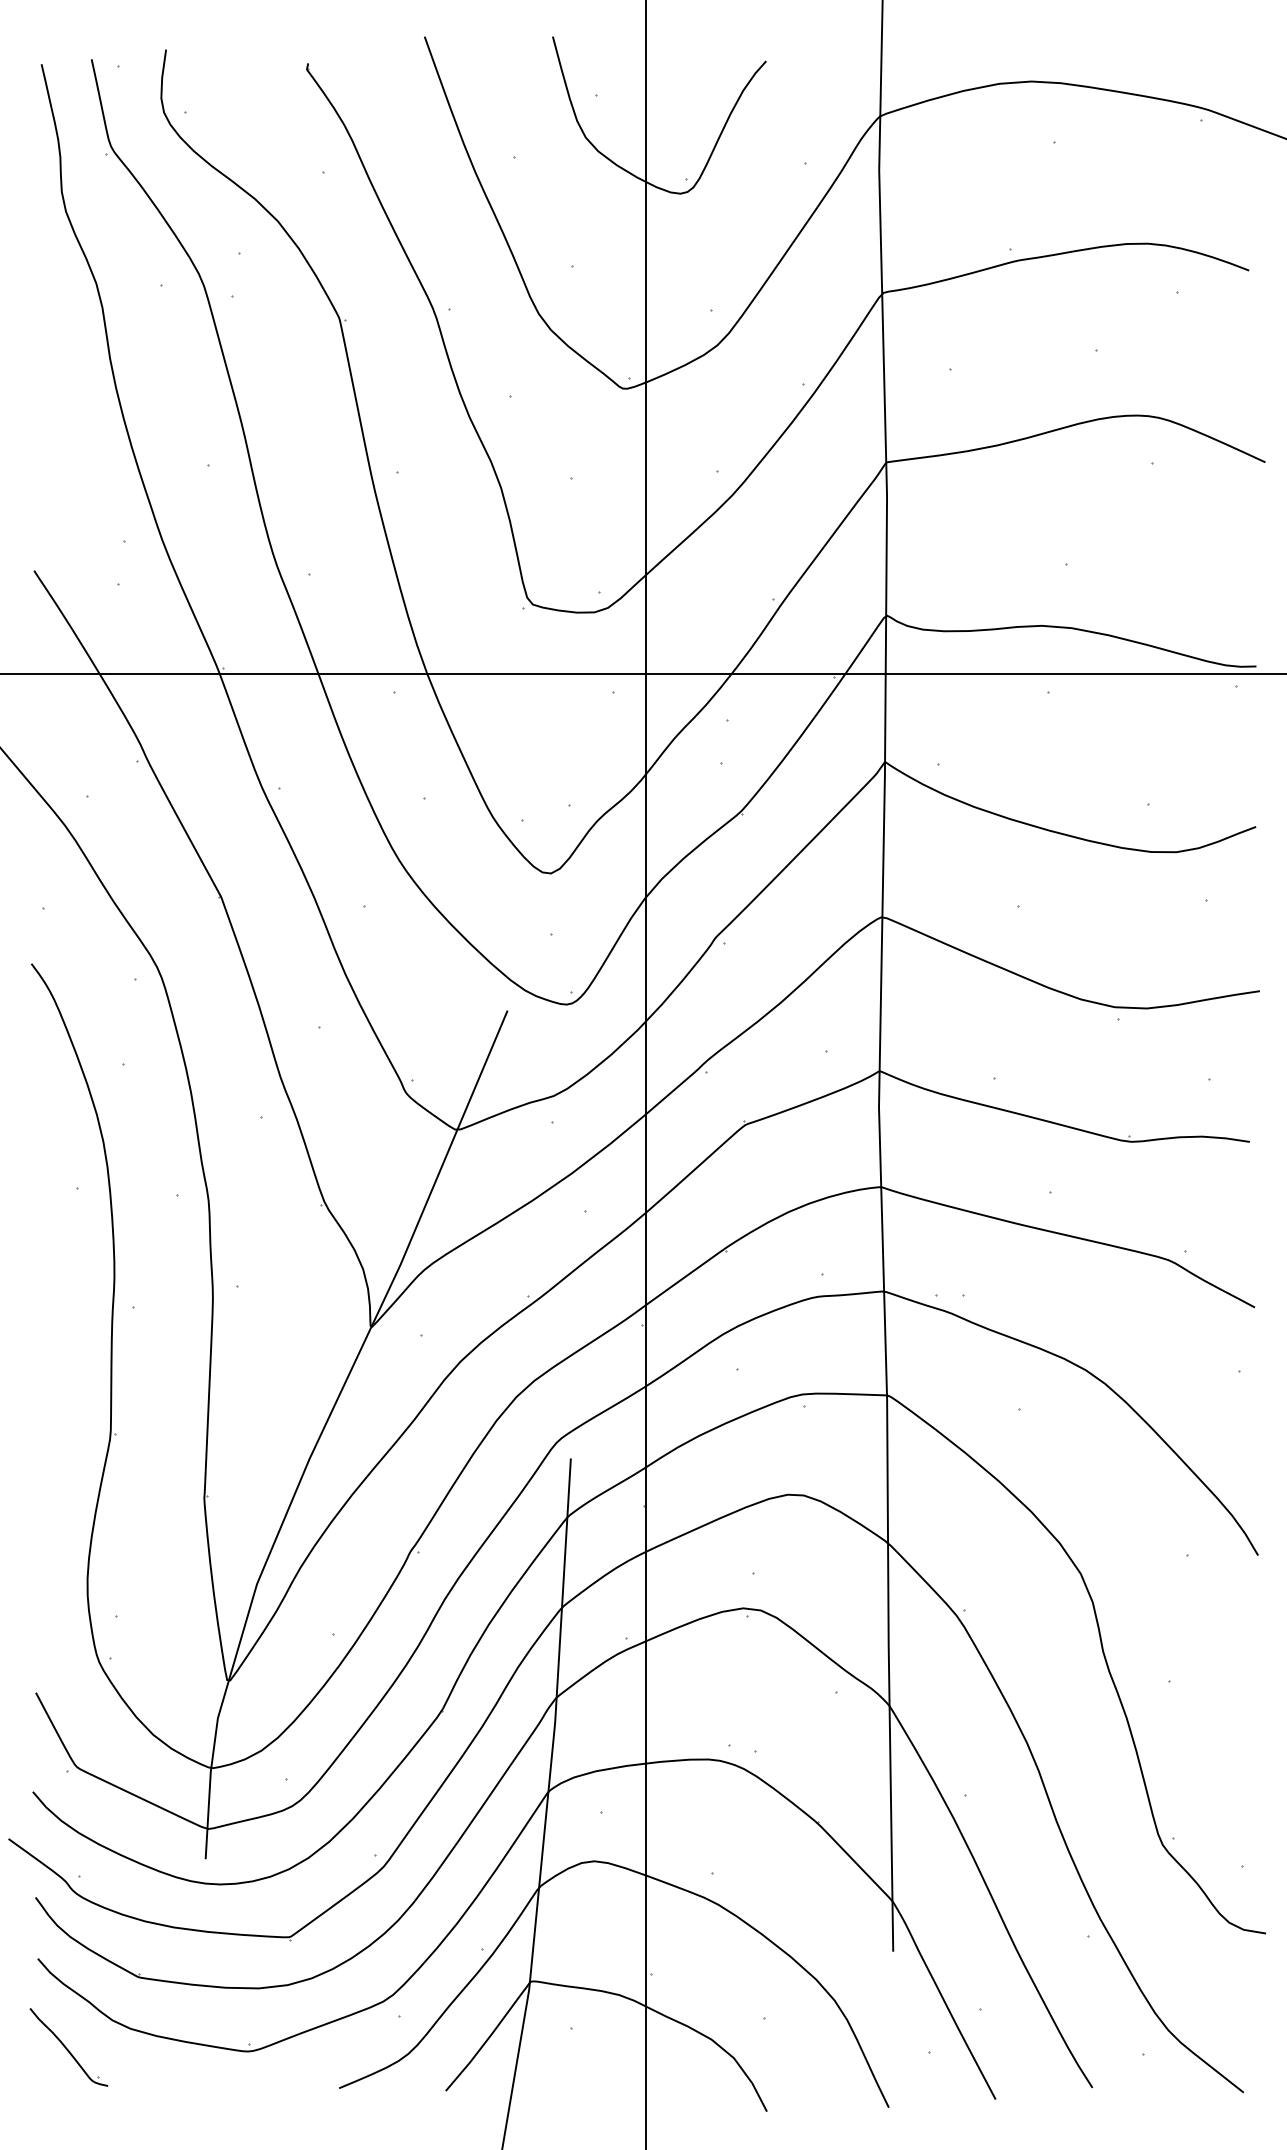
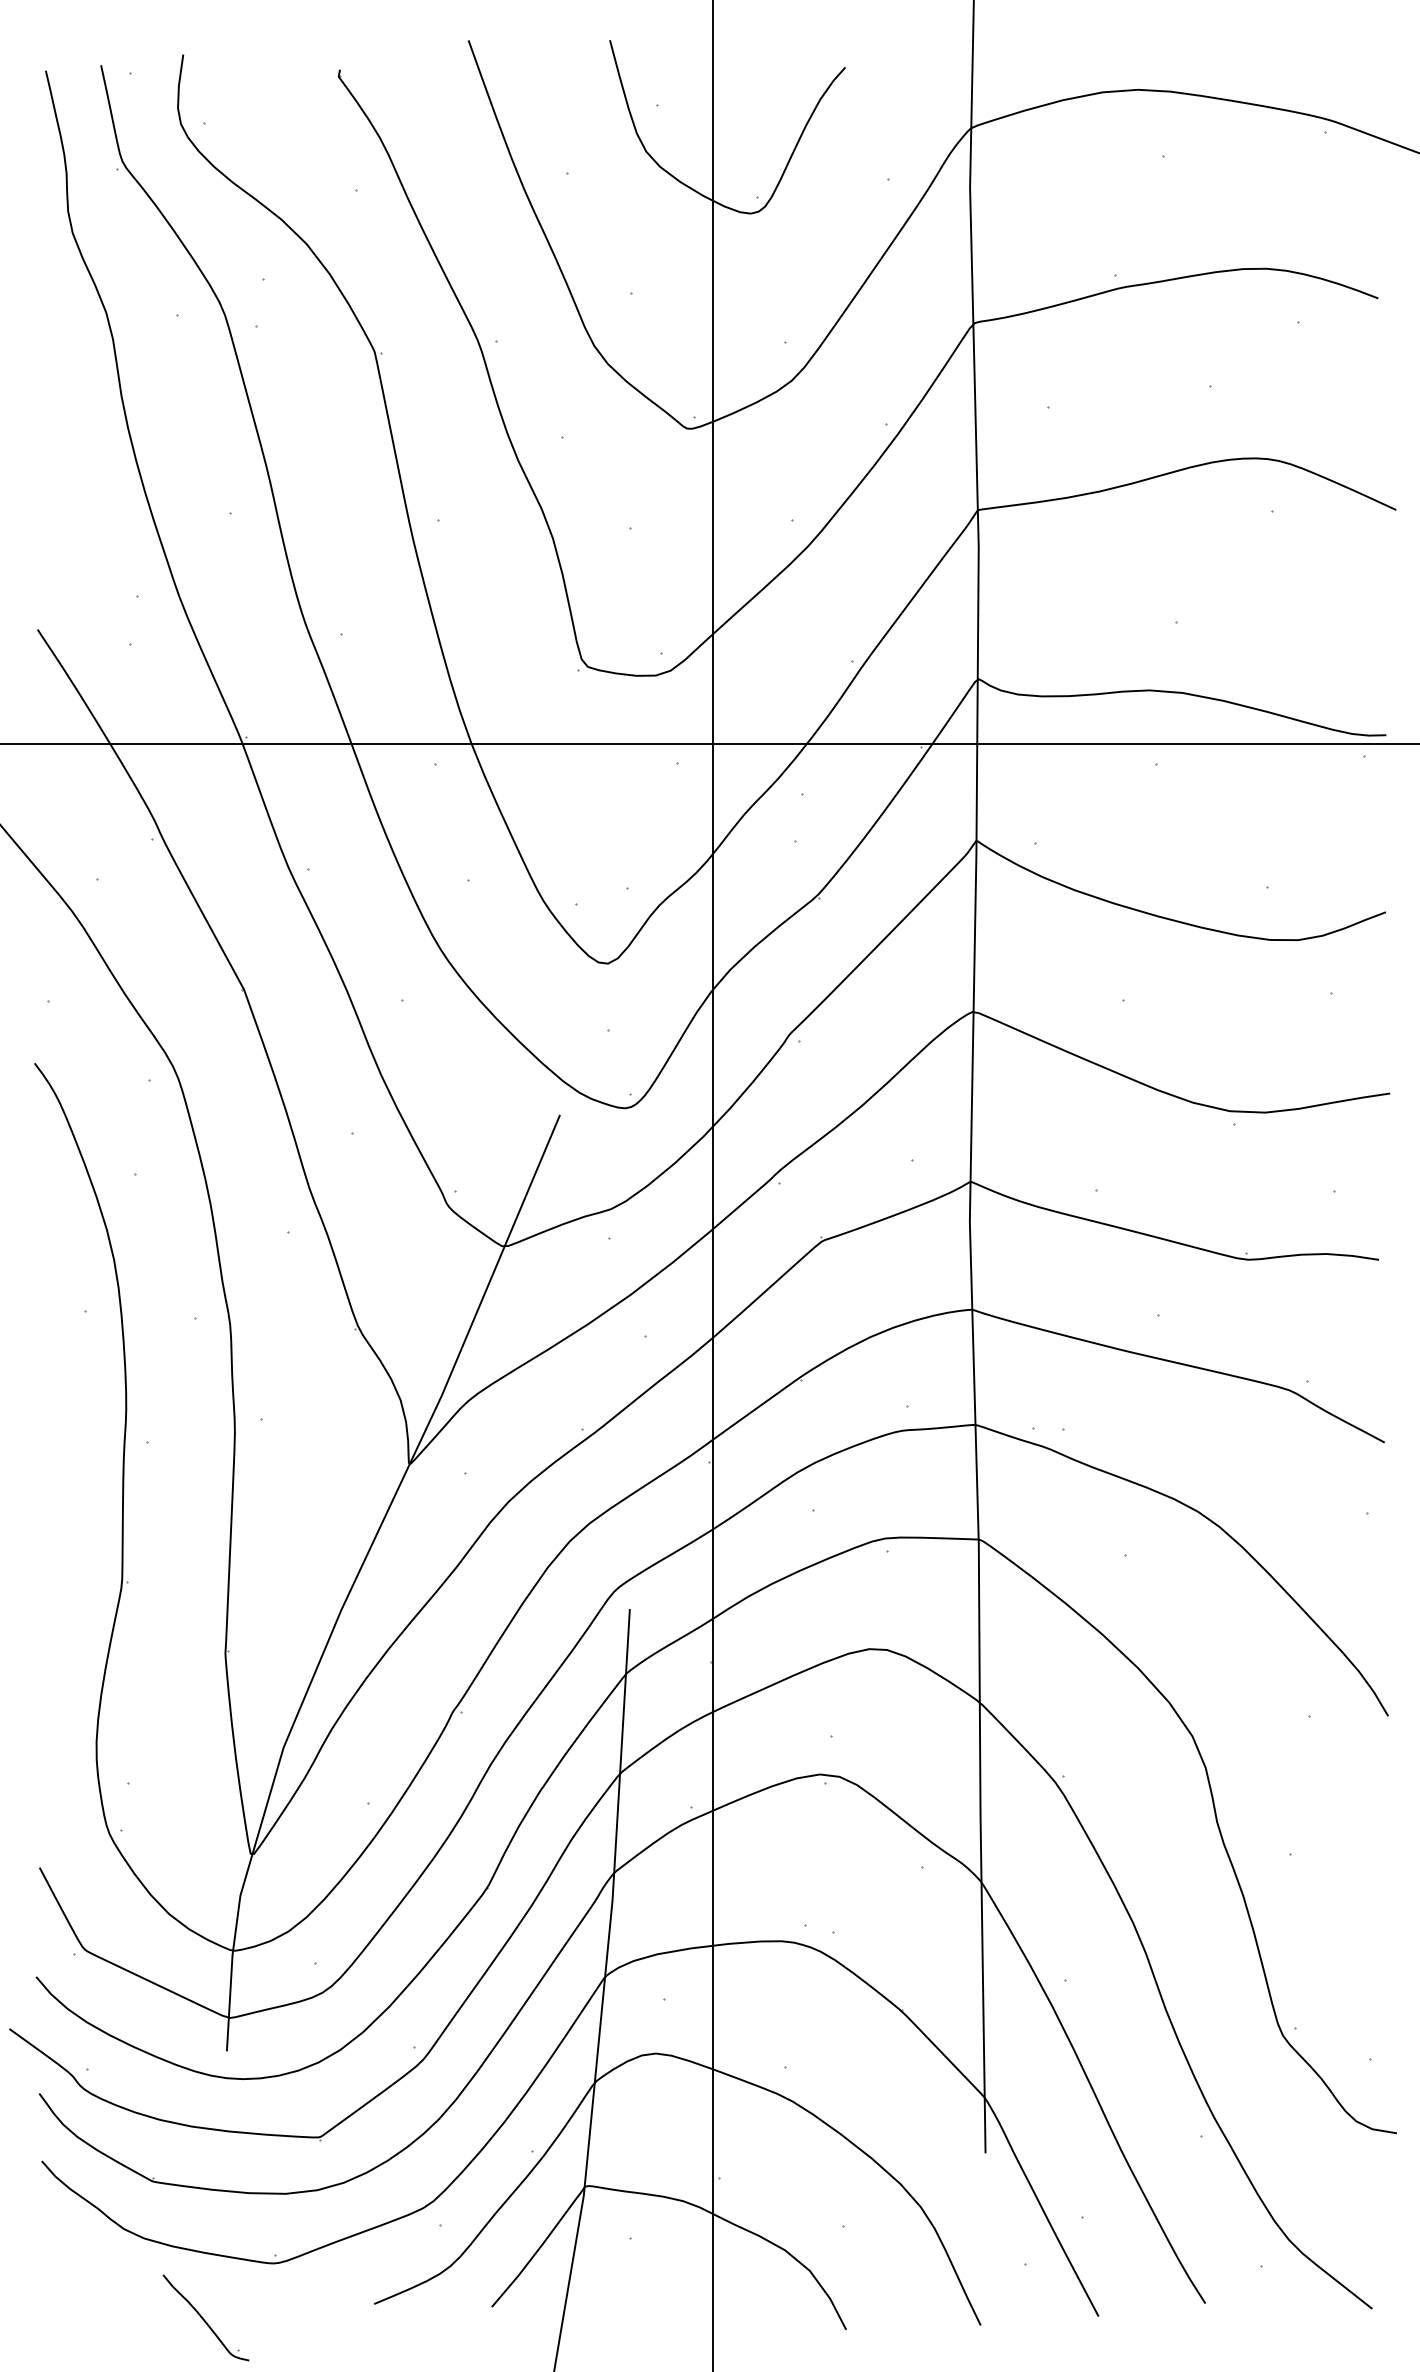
part: (68, 2047) -> (205, 2317), moved

